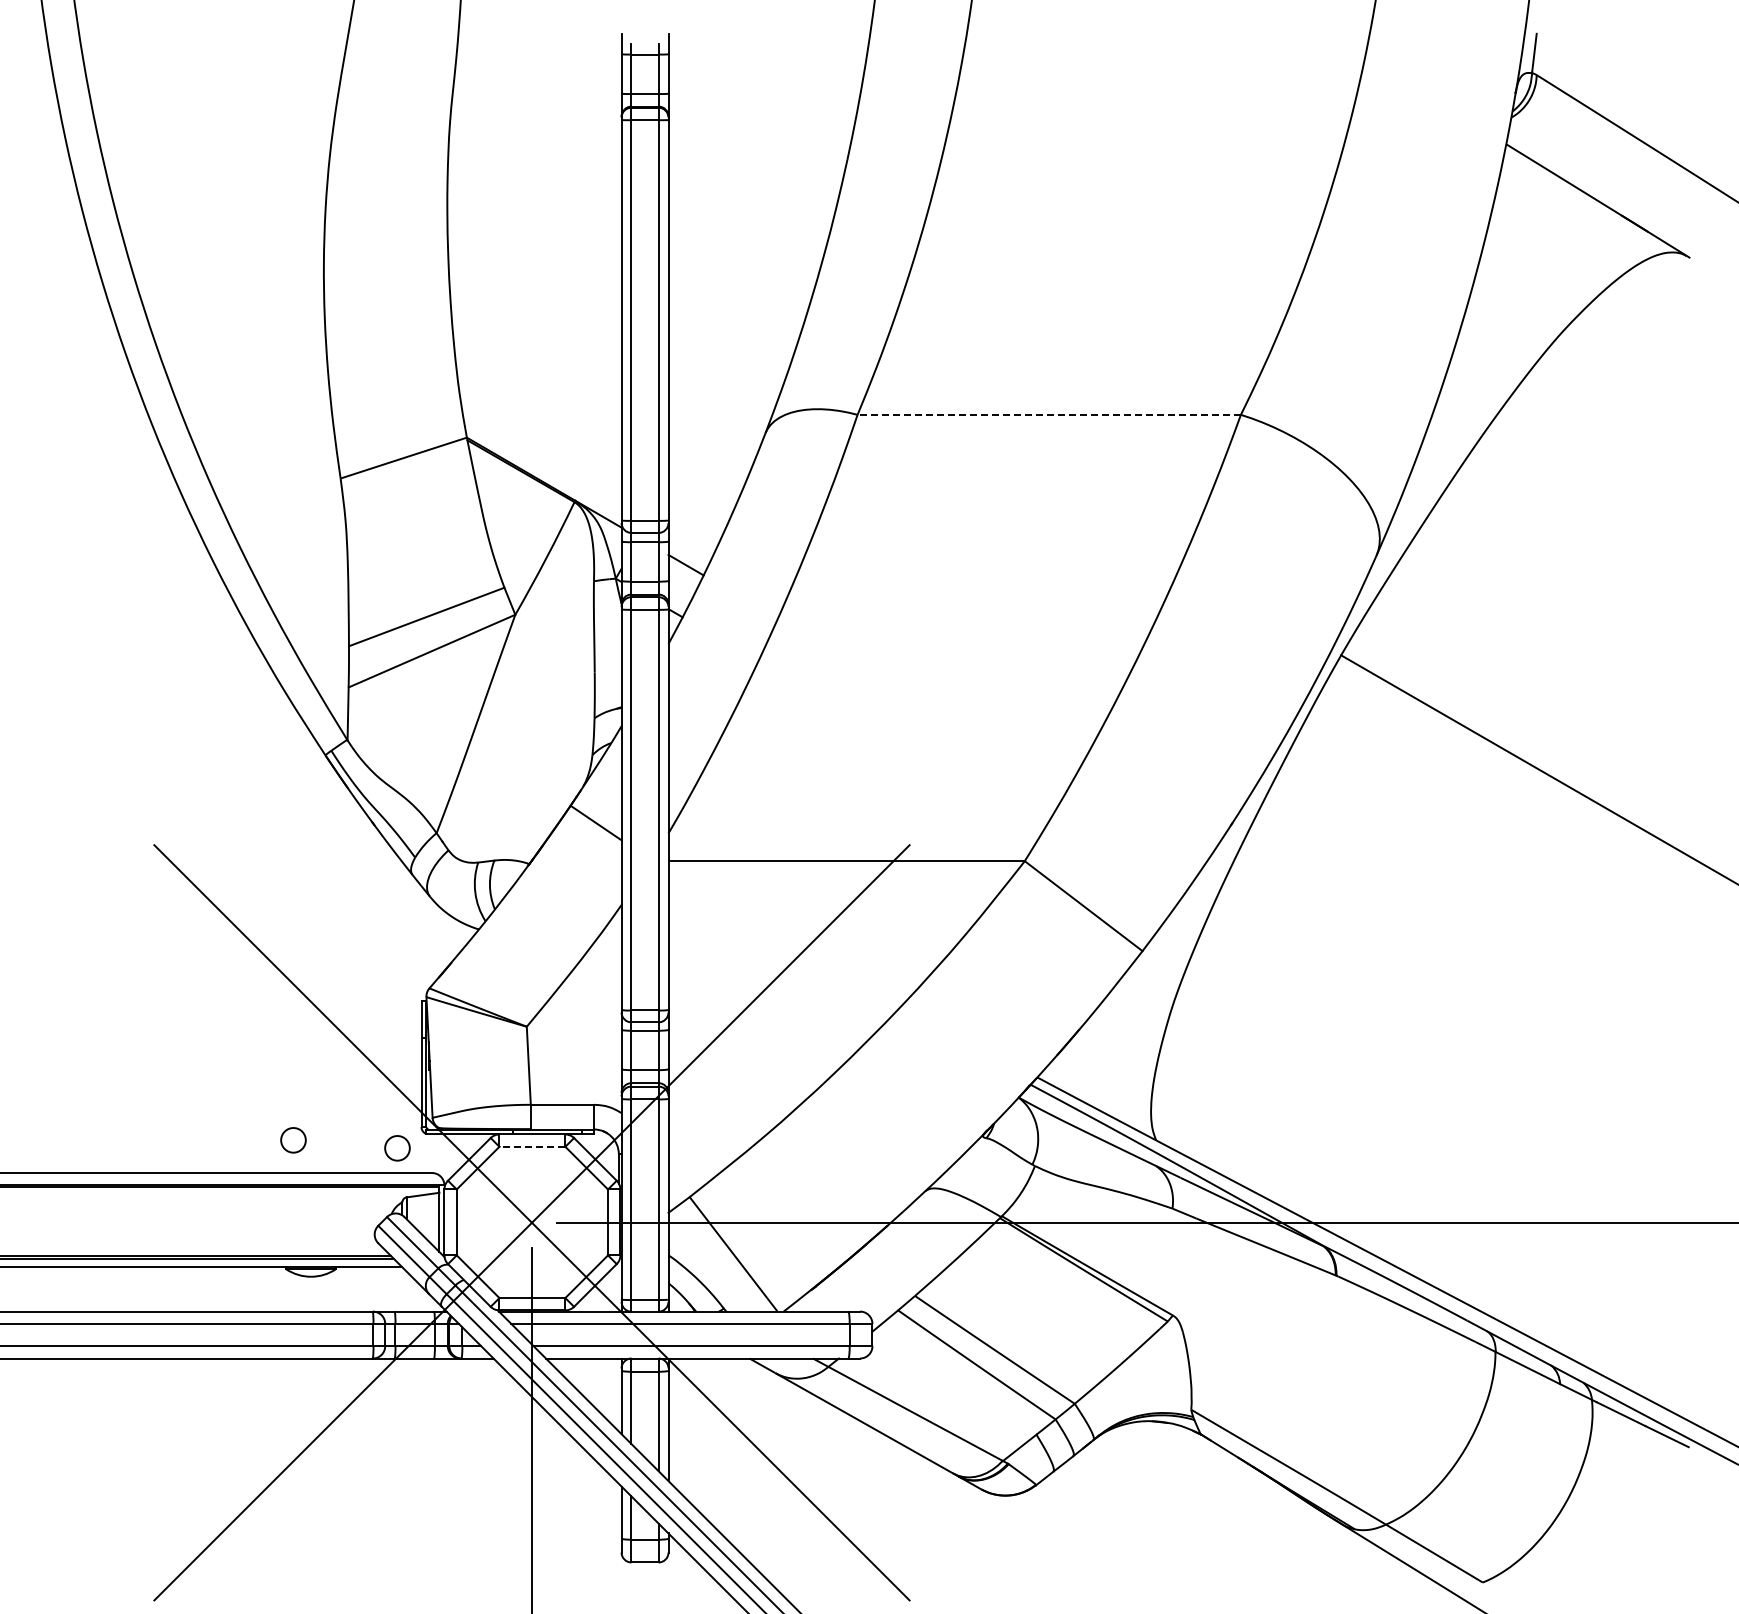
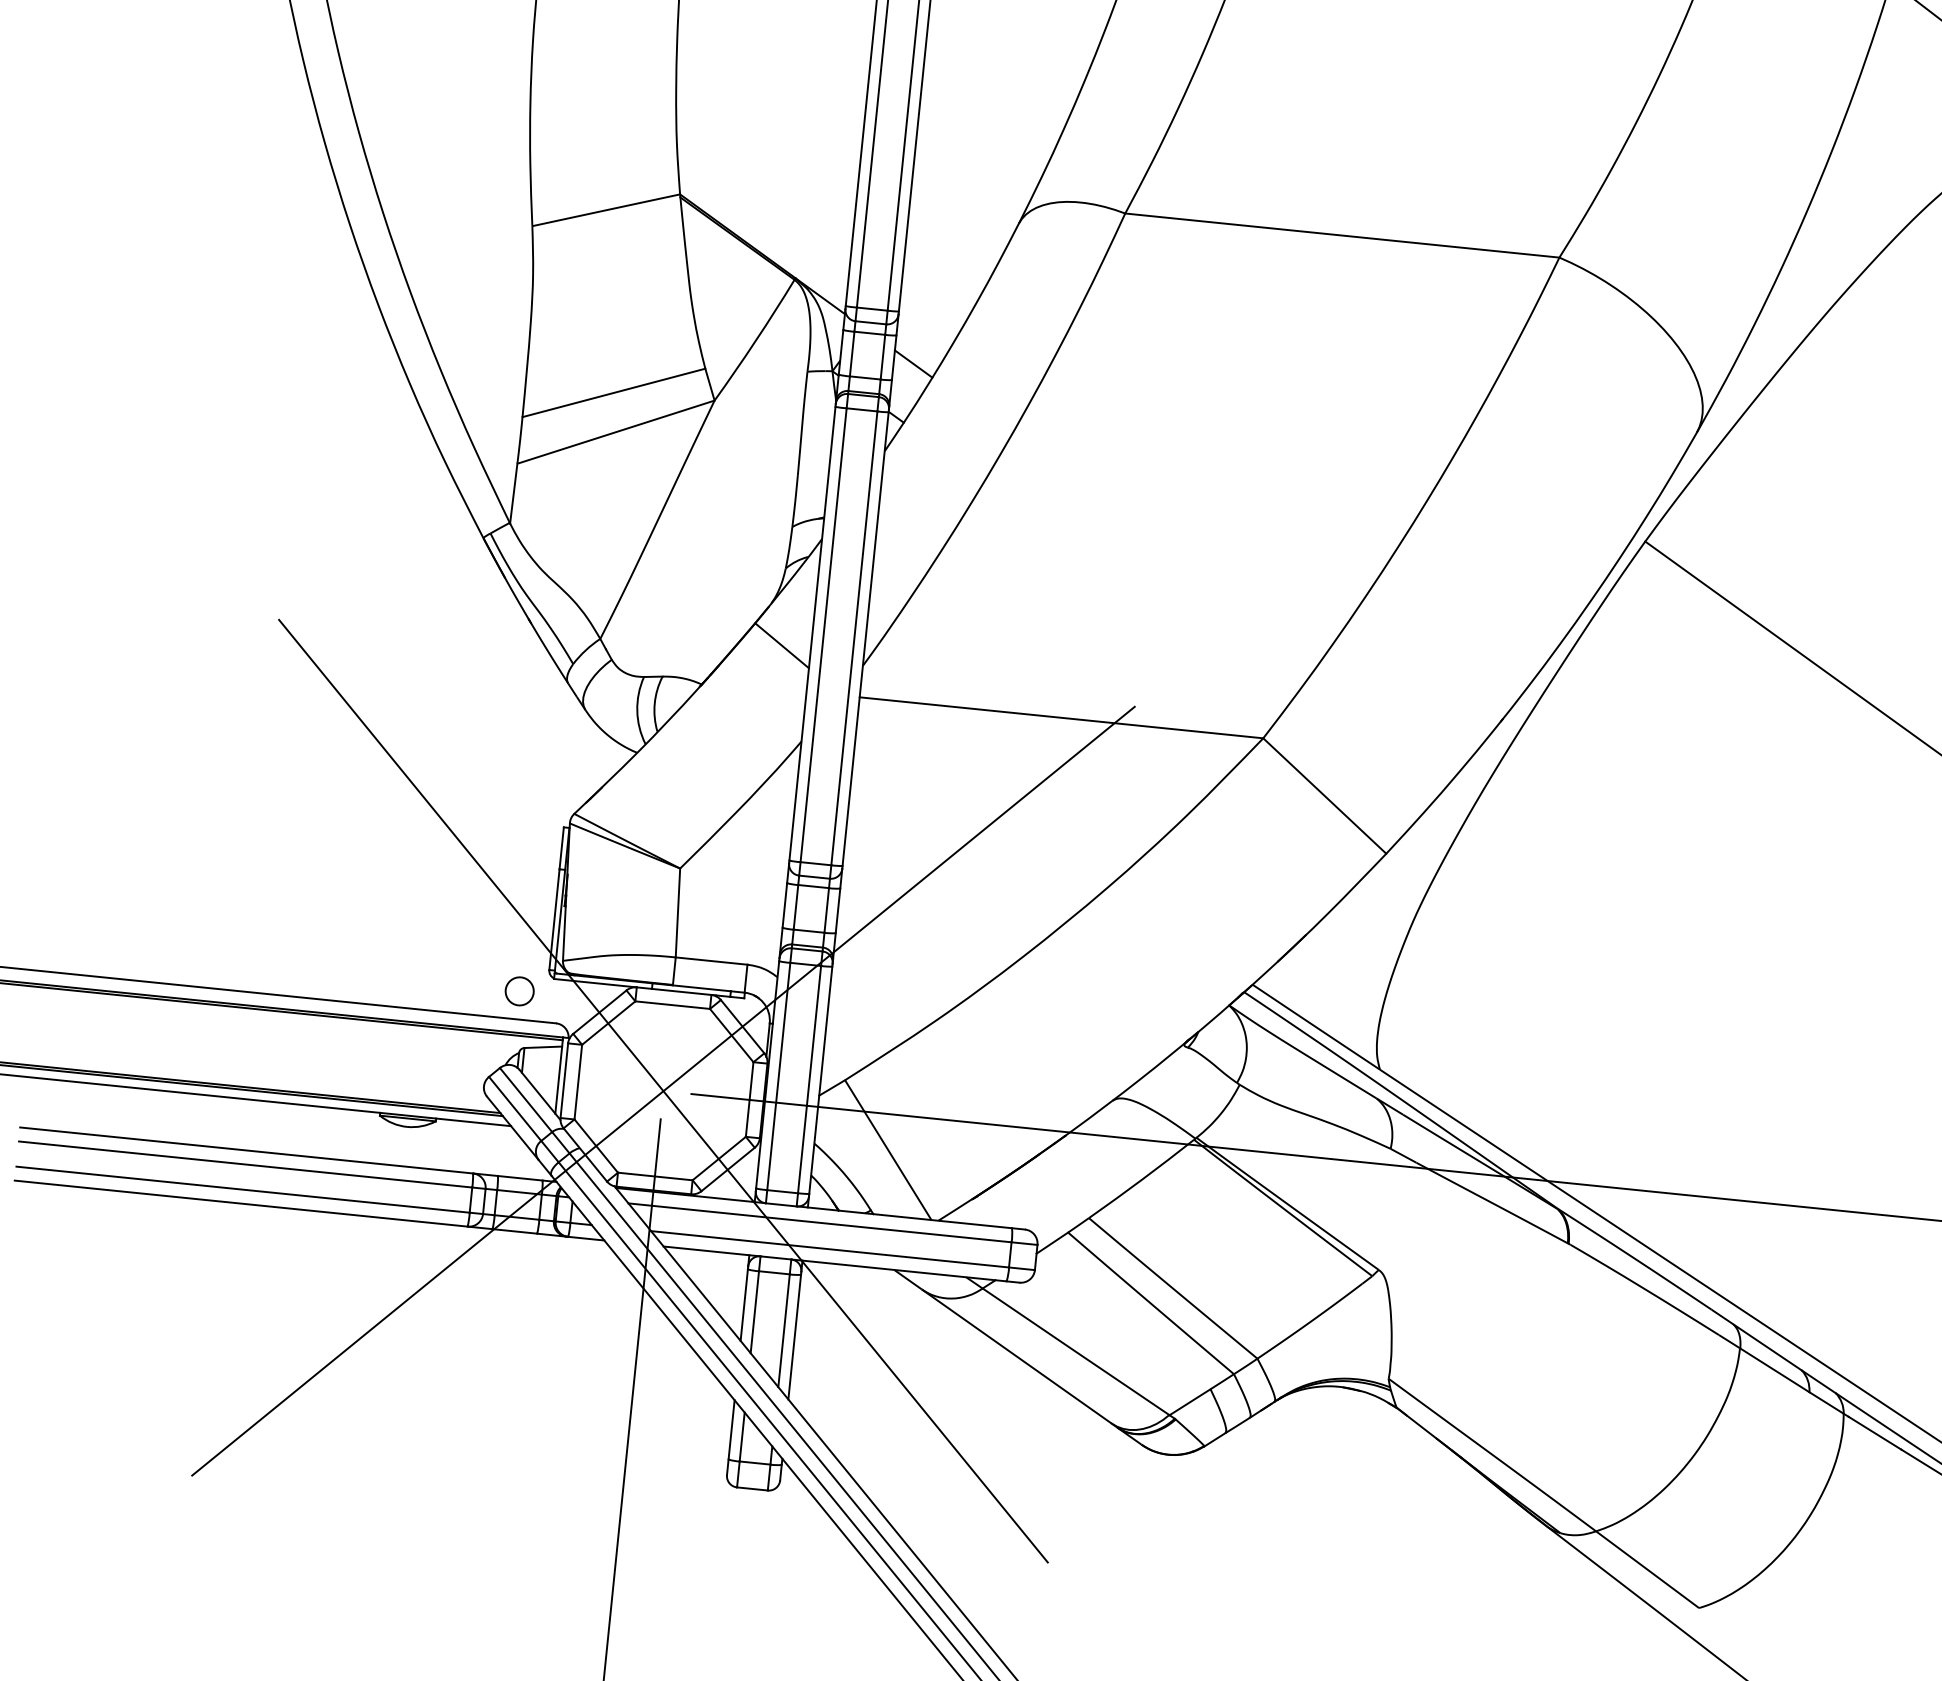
line: (1049, 414) -> (1342, 235), dashed -> solid
circle: (293, 1140) -> (402, 970), removed
line: (532, 1146) -> (672, 1004), dashed -> solid

